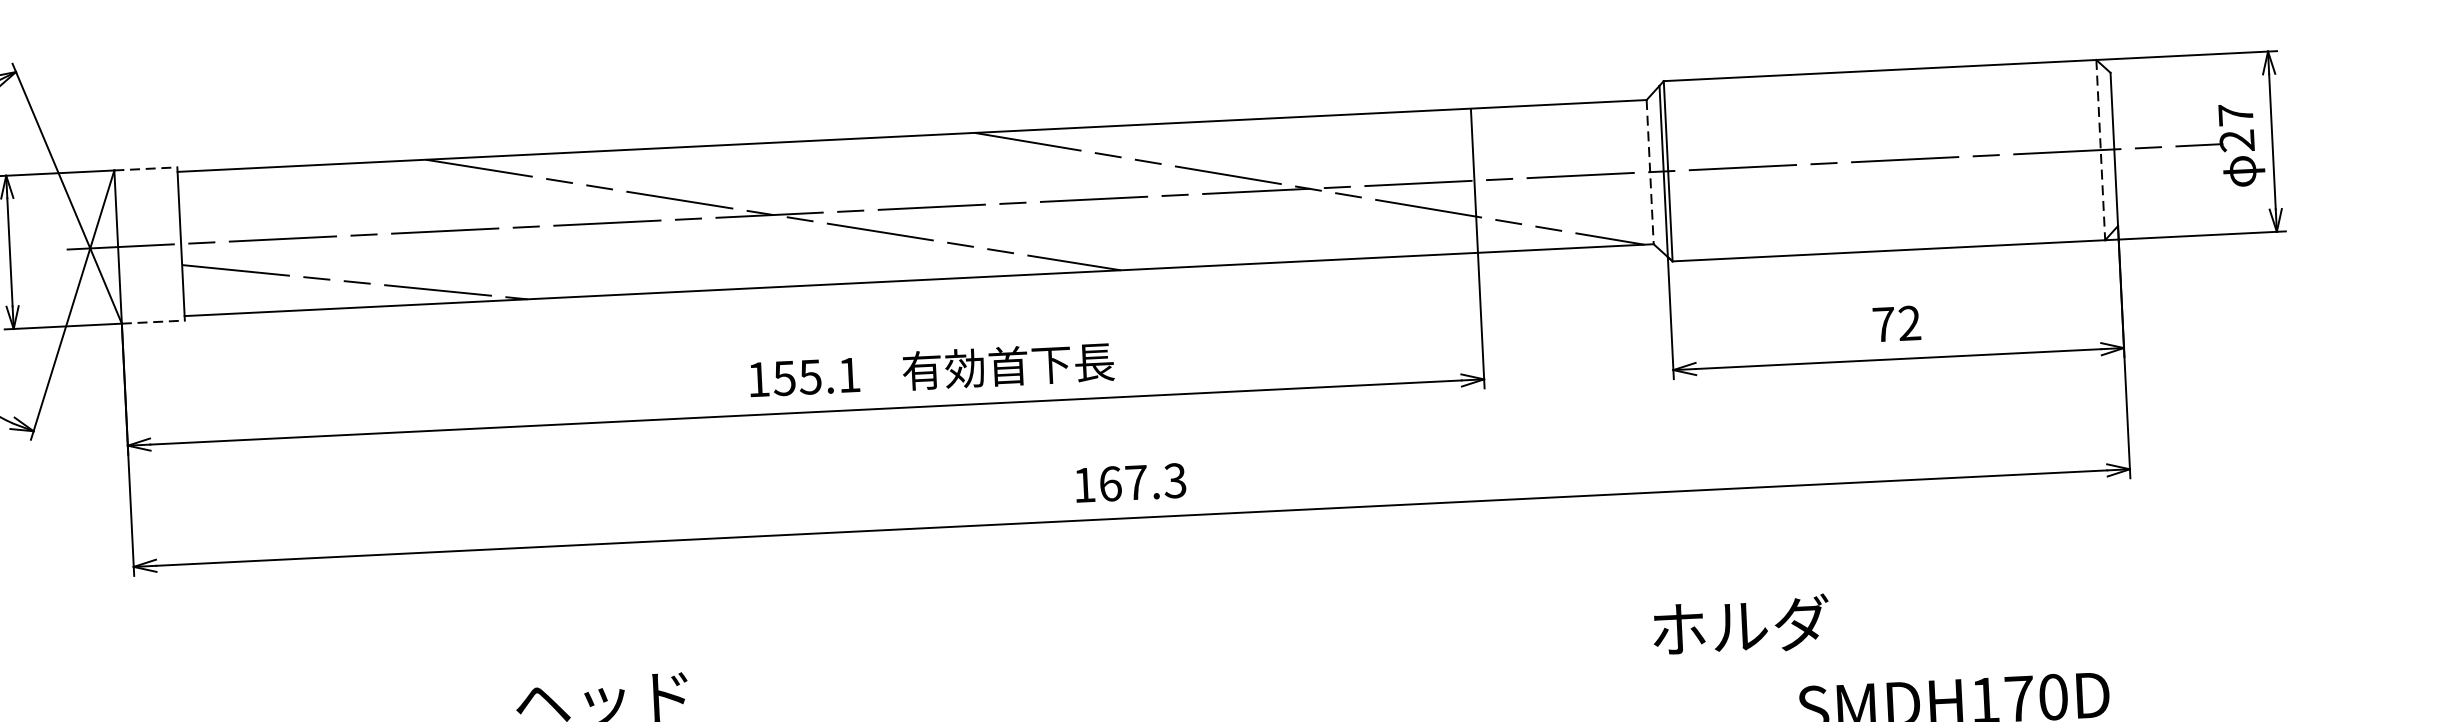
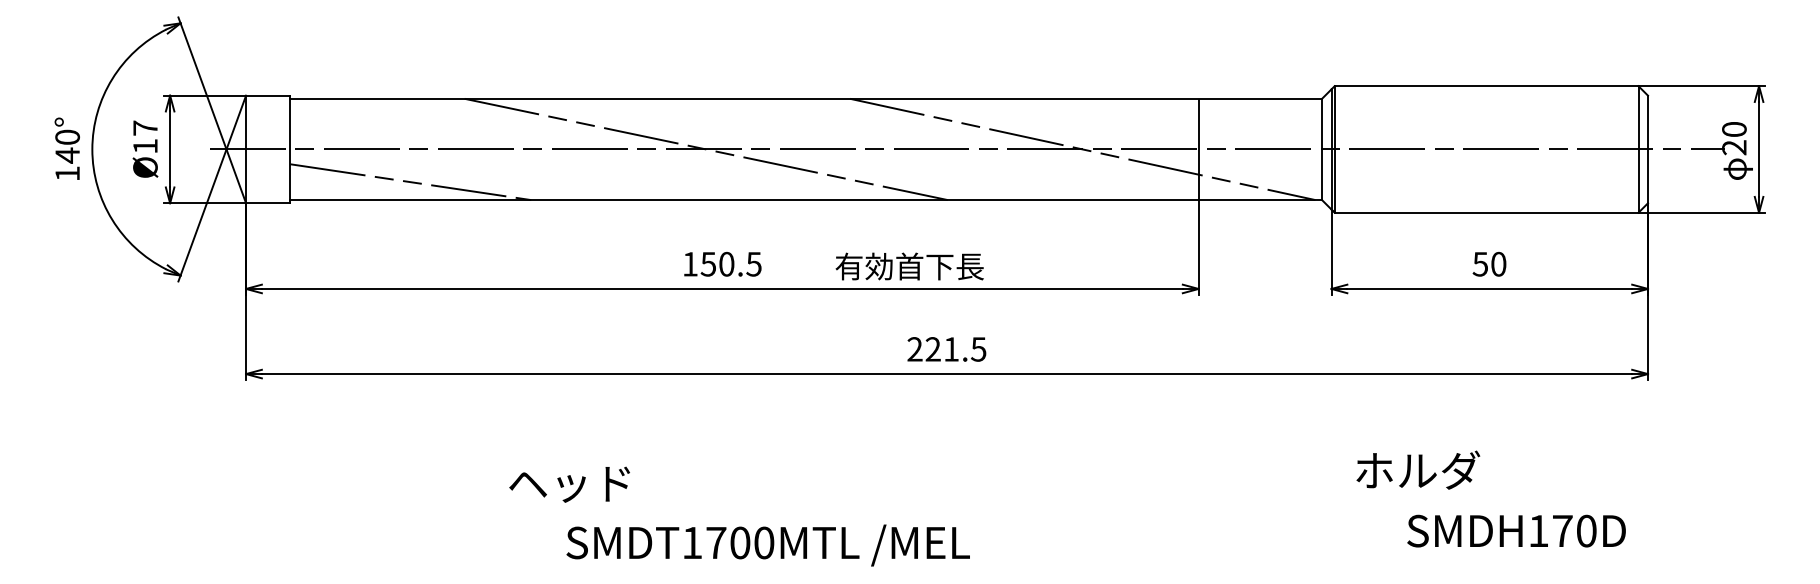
text: (2236, 113) -> (1734, 128), 27 -> 20
line: (2100, 150) -> (1638, 149), dashed -> solid
line: (146, 168) -> (268, 95), dashed -> solid
line: (1650, 172) -> (1322, 149), dashed -> solid
line: (153, 322) -> (268, 203), dashed -> solid
text: (1896, 324) -> (1489, 264), 72 -> 50
text: (1008, 366) -> (909, 266), moved
text: (828, 375) -> (739, 263), 155.1 -> 150.5
text: (1129, 483) -> (946, 349), 167.3 -> 221.5
text: (1741, 624) -> (1418, 469), moved

